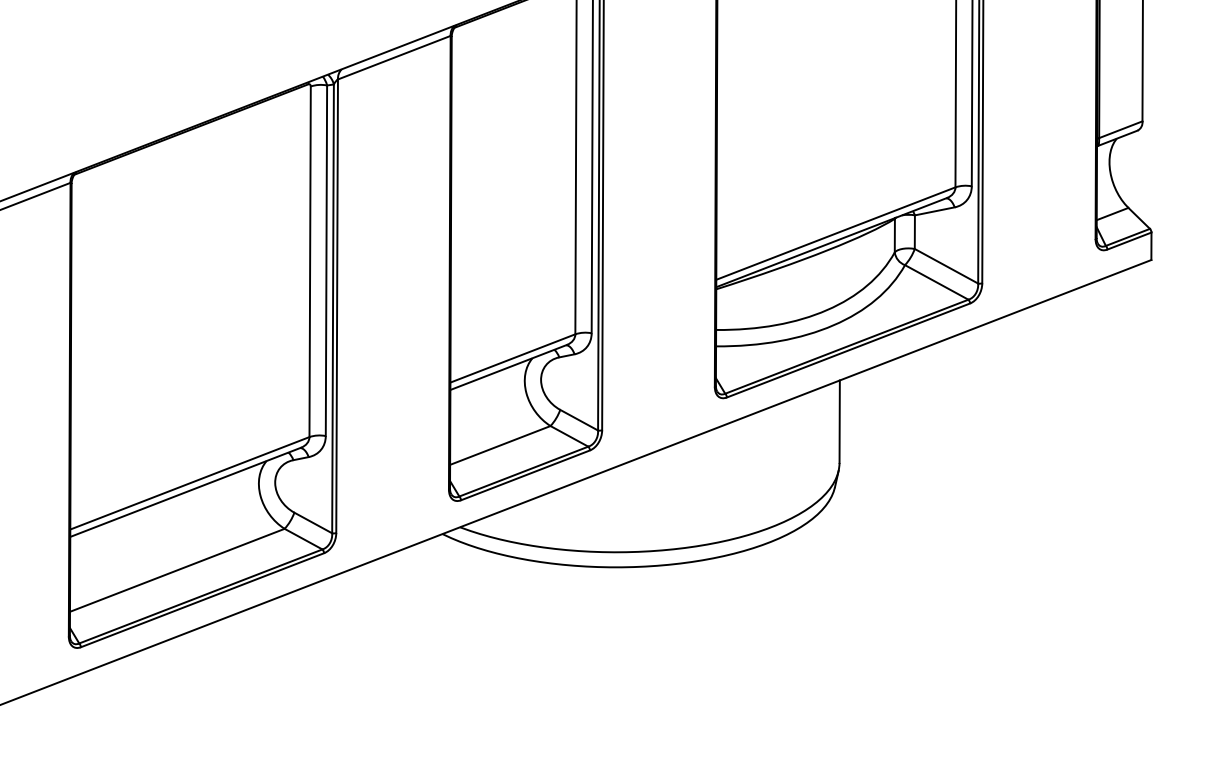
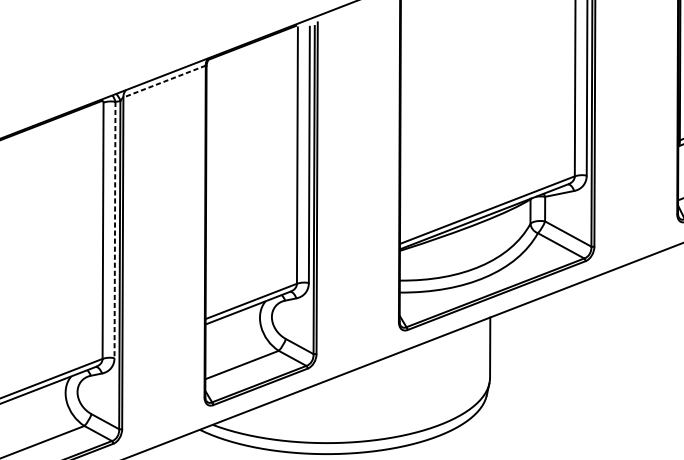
line: (393, 57) -> (164, 81), solid -> dashed
line: (326, 261) -> (115, 230), solid -> dashed

